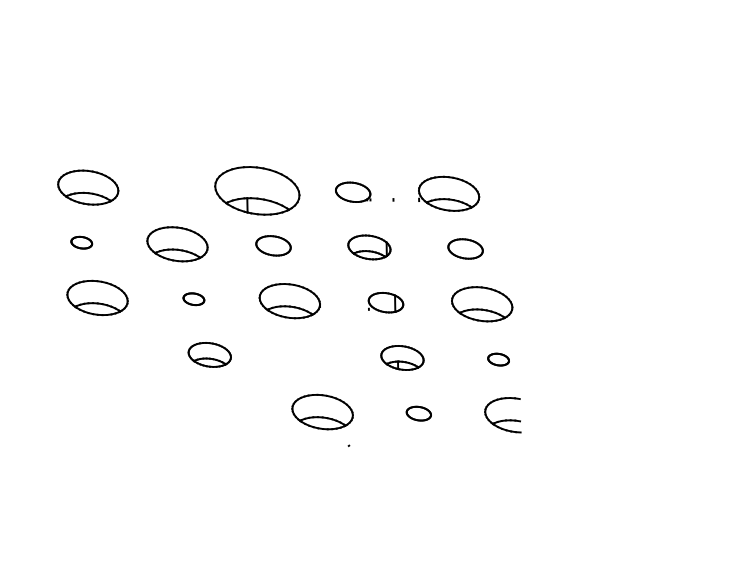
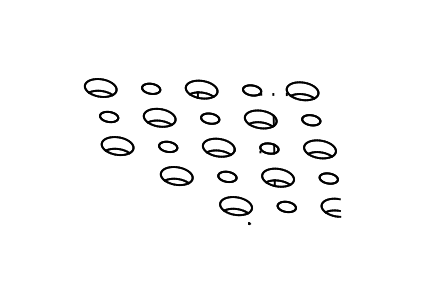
part: (87, 186) -> (100, 87), moved
part: (161, 188) -> (151, 88), added
part: (256, 190) -> (201, 89), size x0.71
part: (82, 241) -> (109, 116), size x1.67
part: (369, 247) -> (260, 119), size x1.43
part: (194, 298) -> (168, 146), size x1.67
part: (209, 353) -> (176, 175), size x1.43
part: (306, 355) -> (227, 176), added
part: (401, 357) -> (277, 177), size x1.43
part: (498, 359) -> (328, 178), size x1.67
part: (418, 412) -> (286, 206), size x1.43

